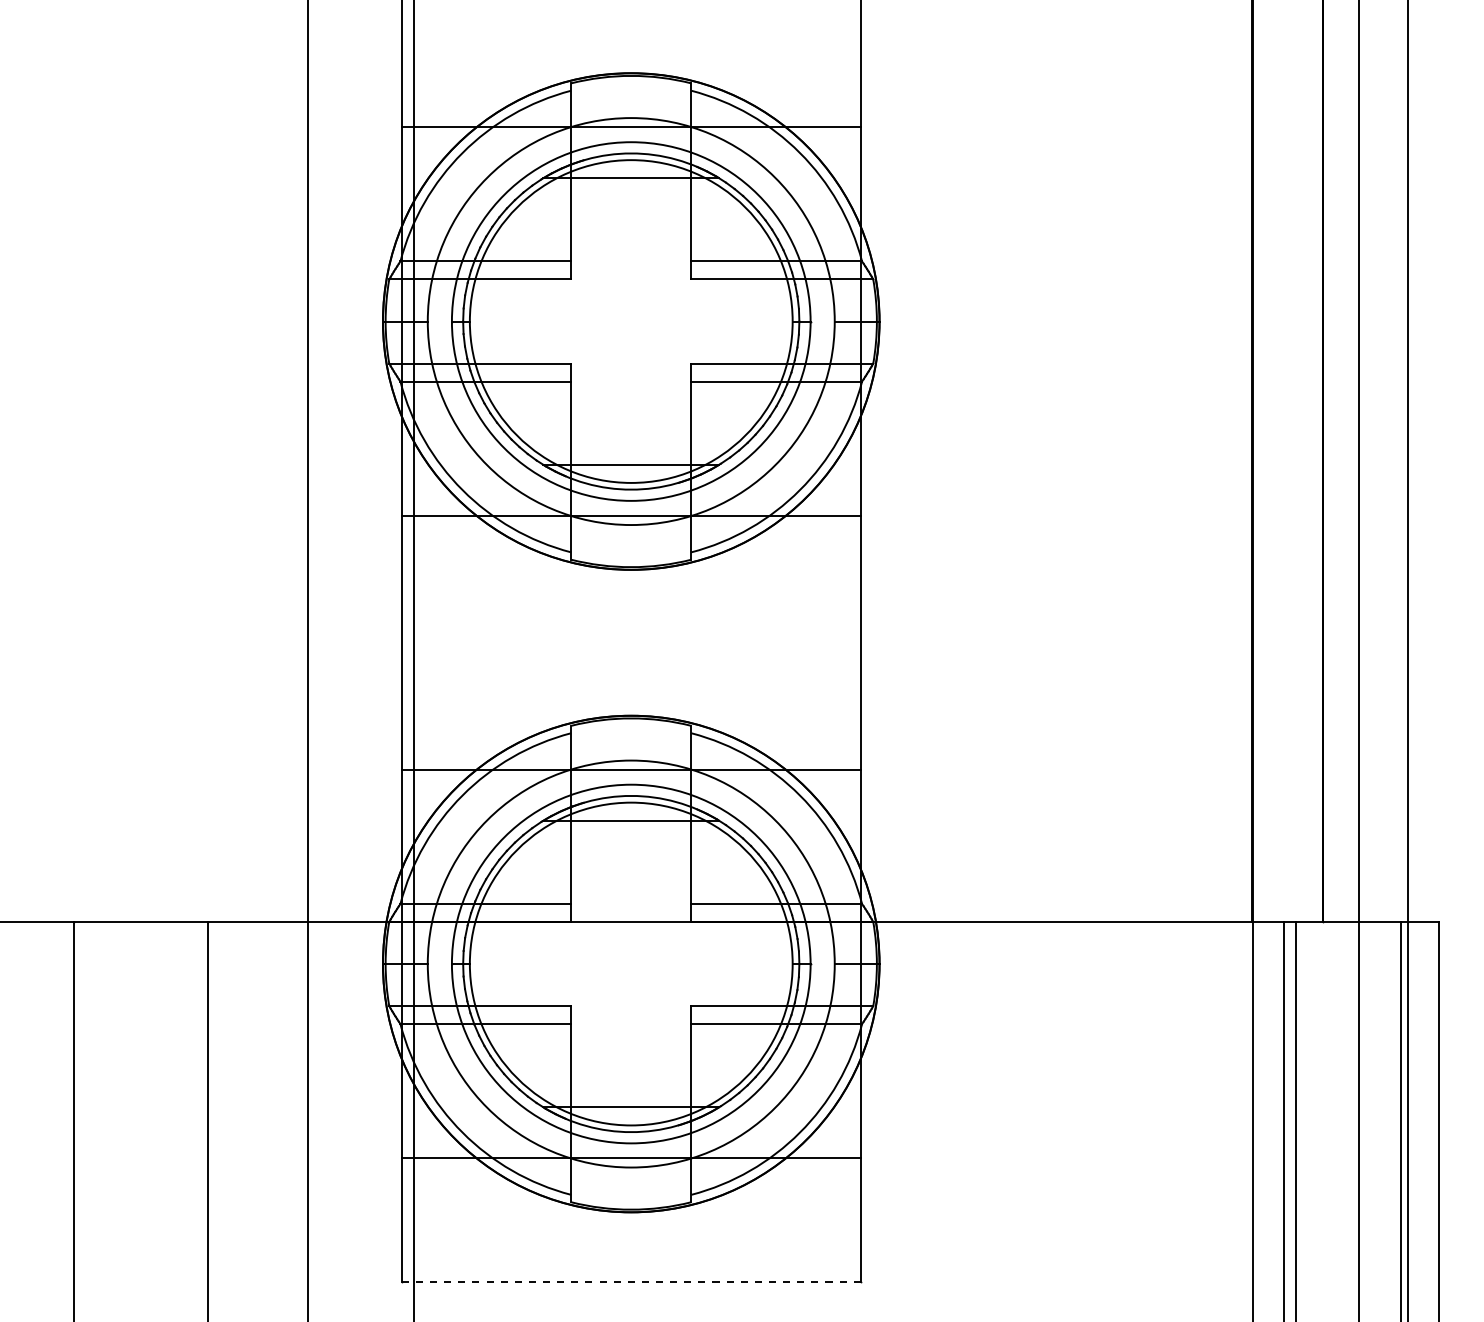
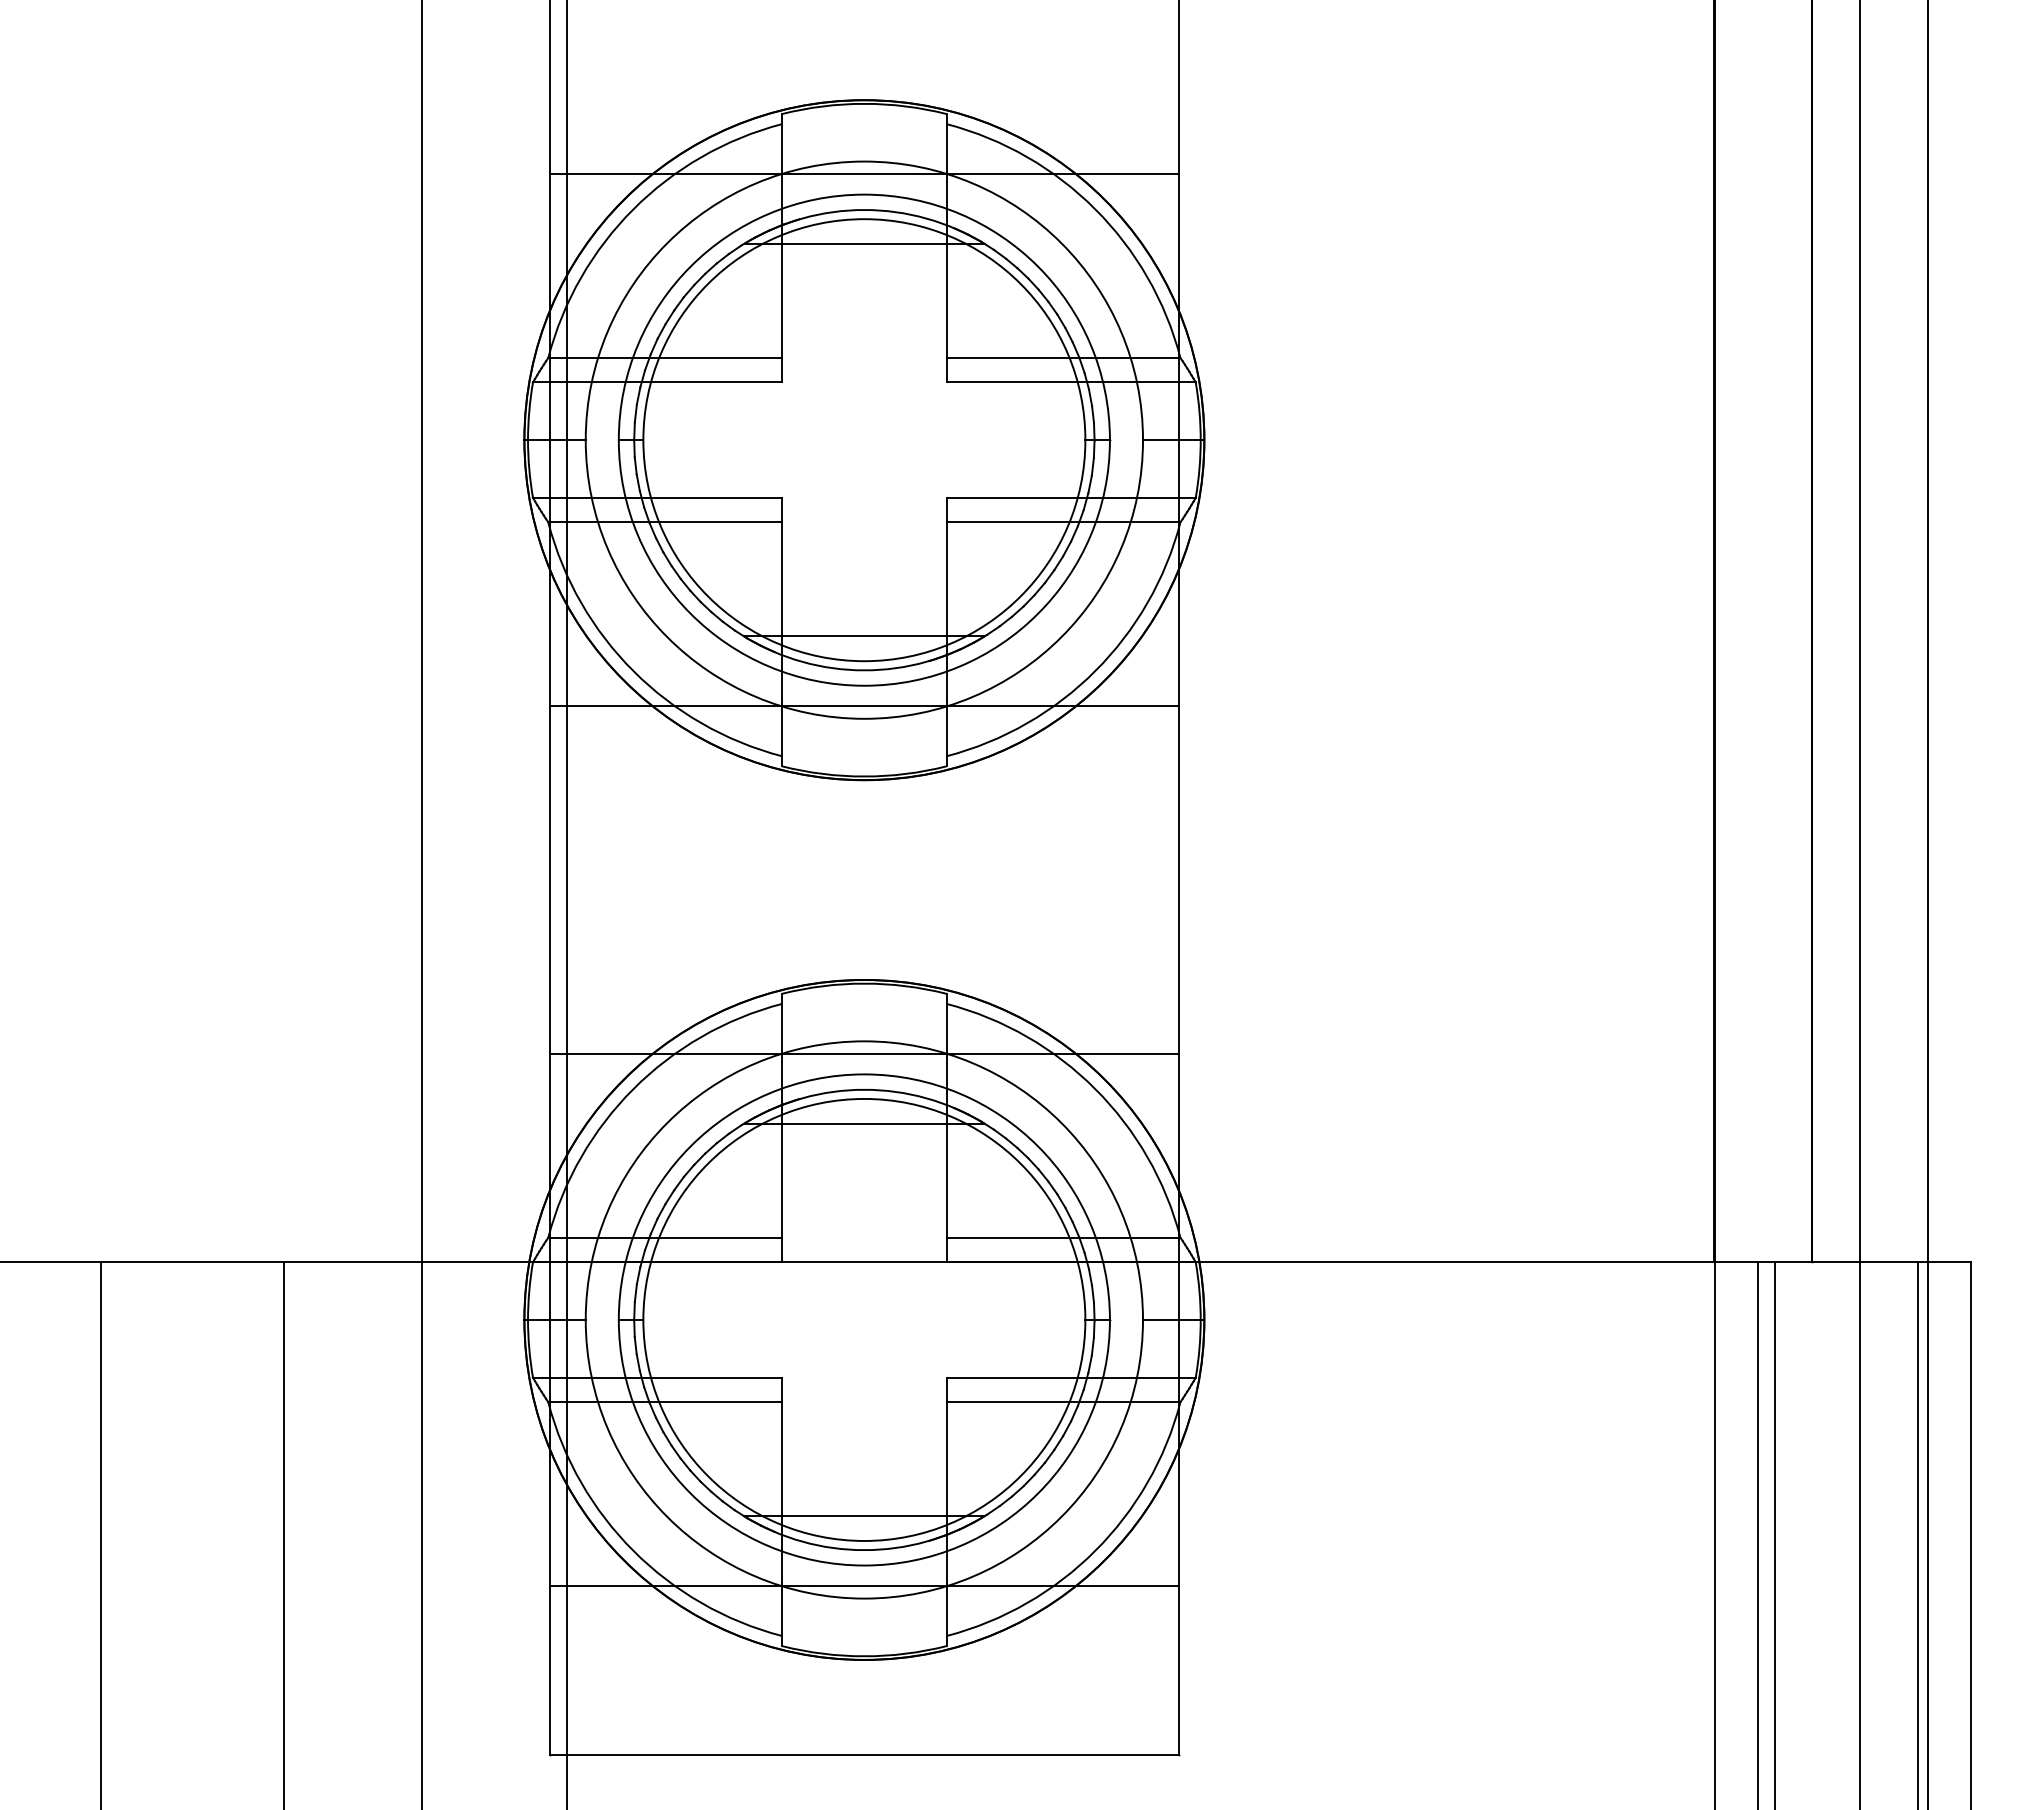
line: (630, 1281) -> (863, 1754), dashed -> solid

